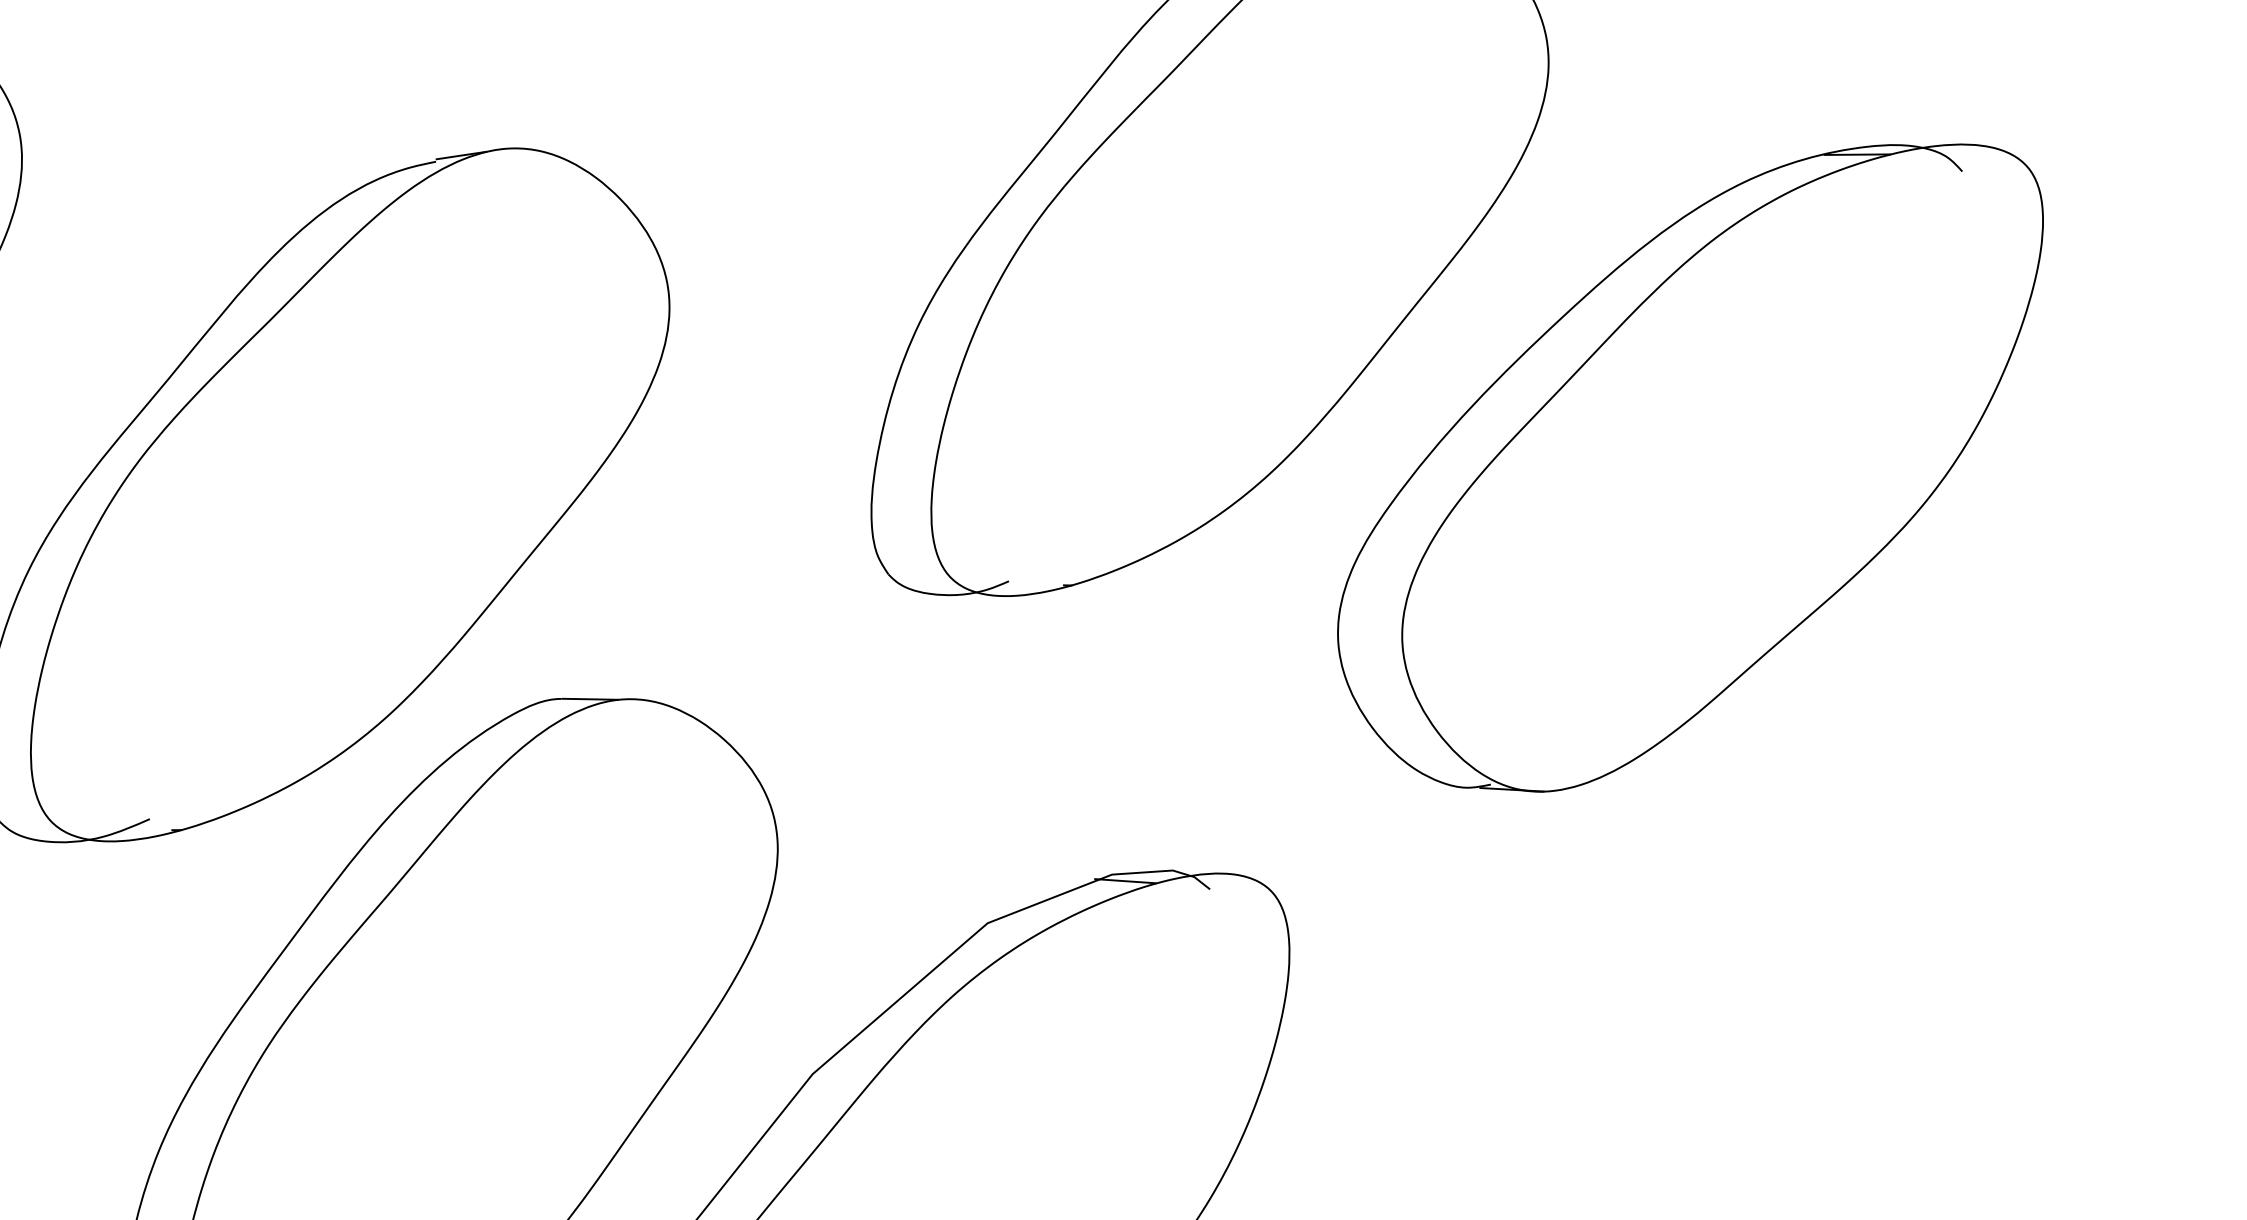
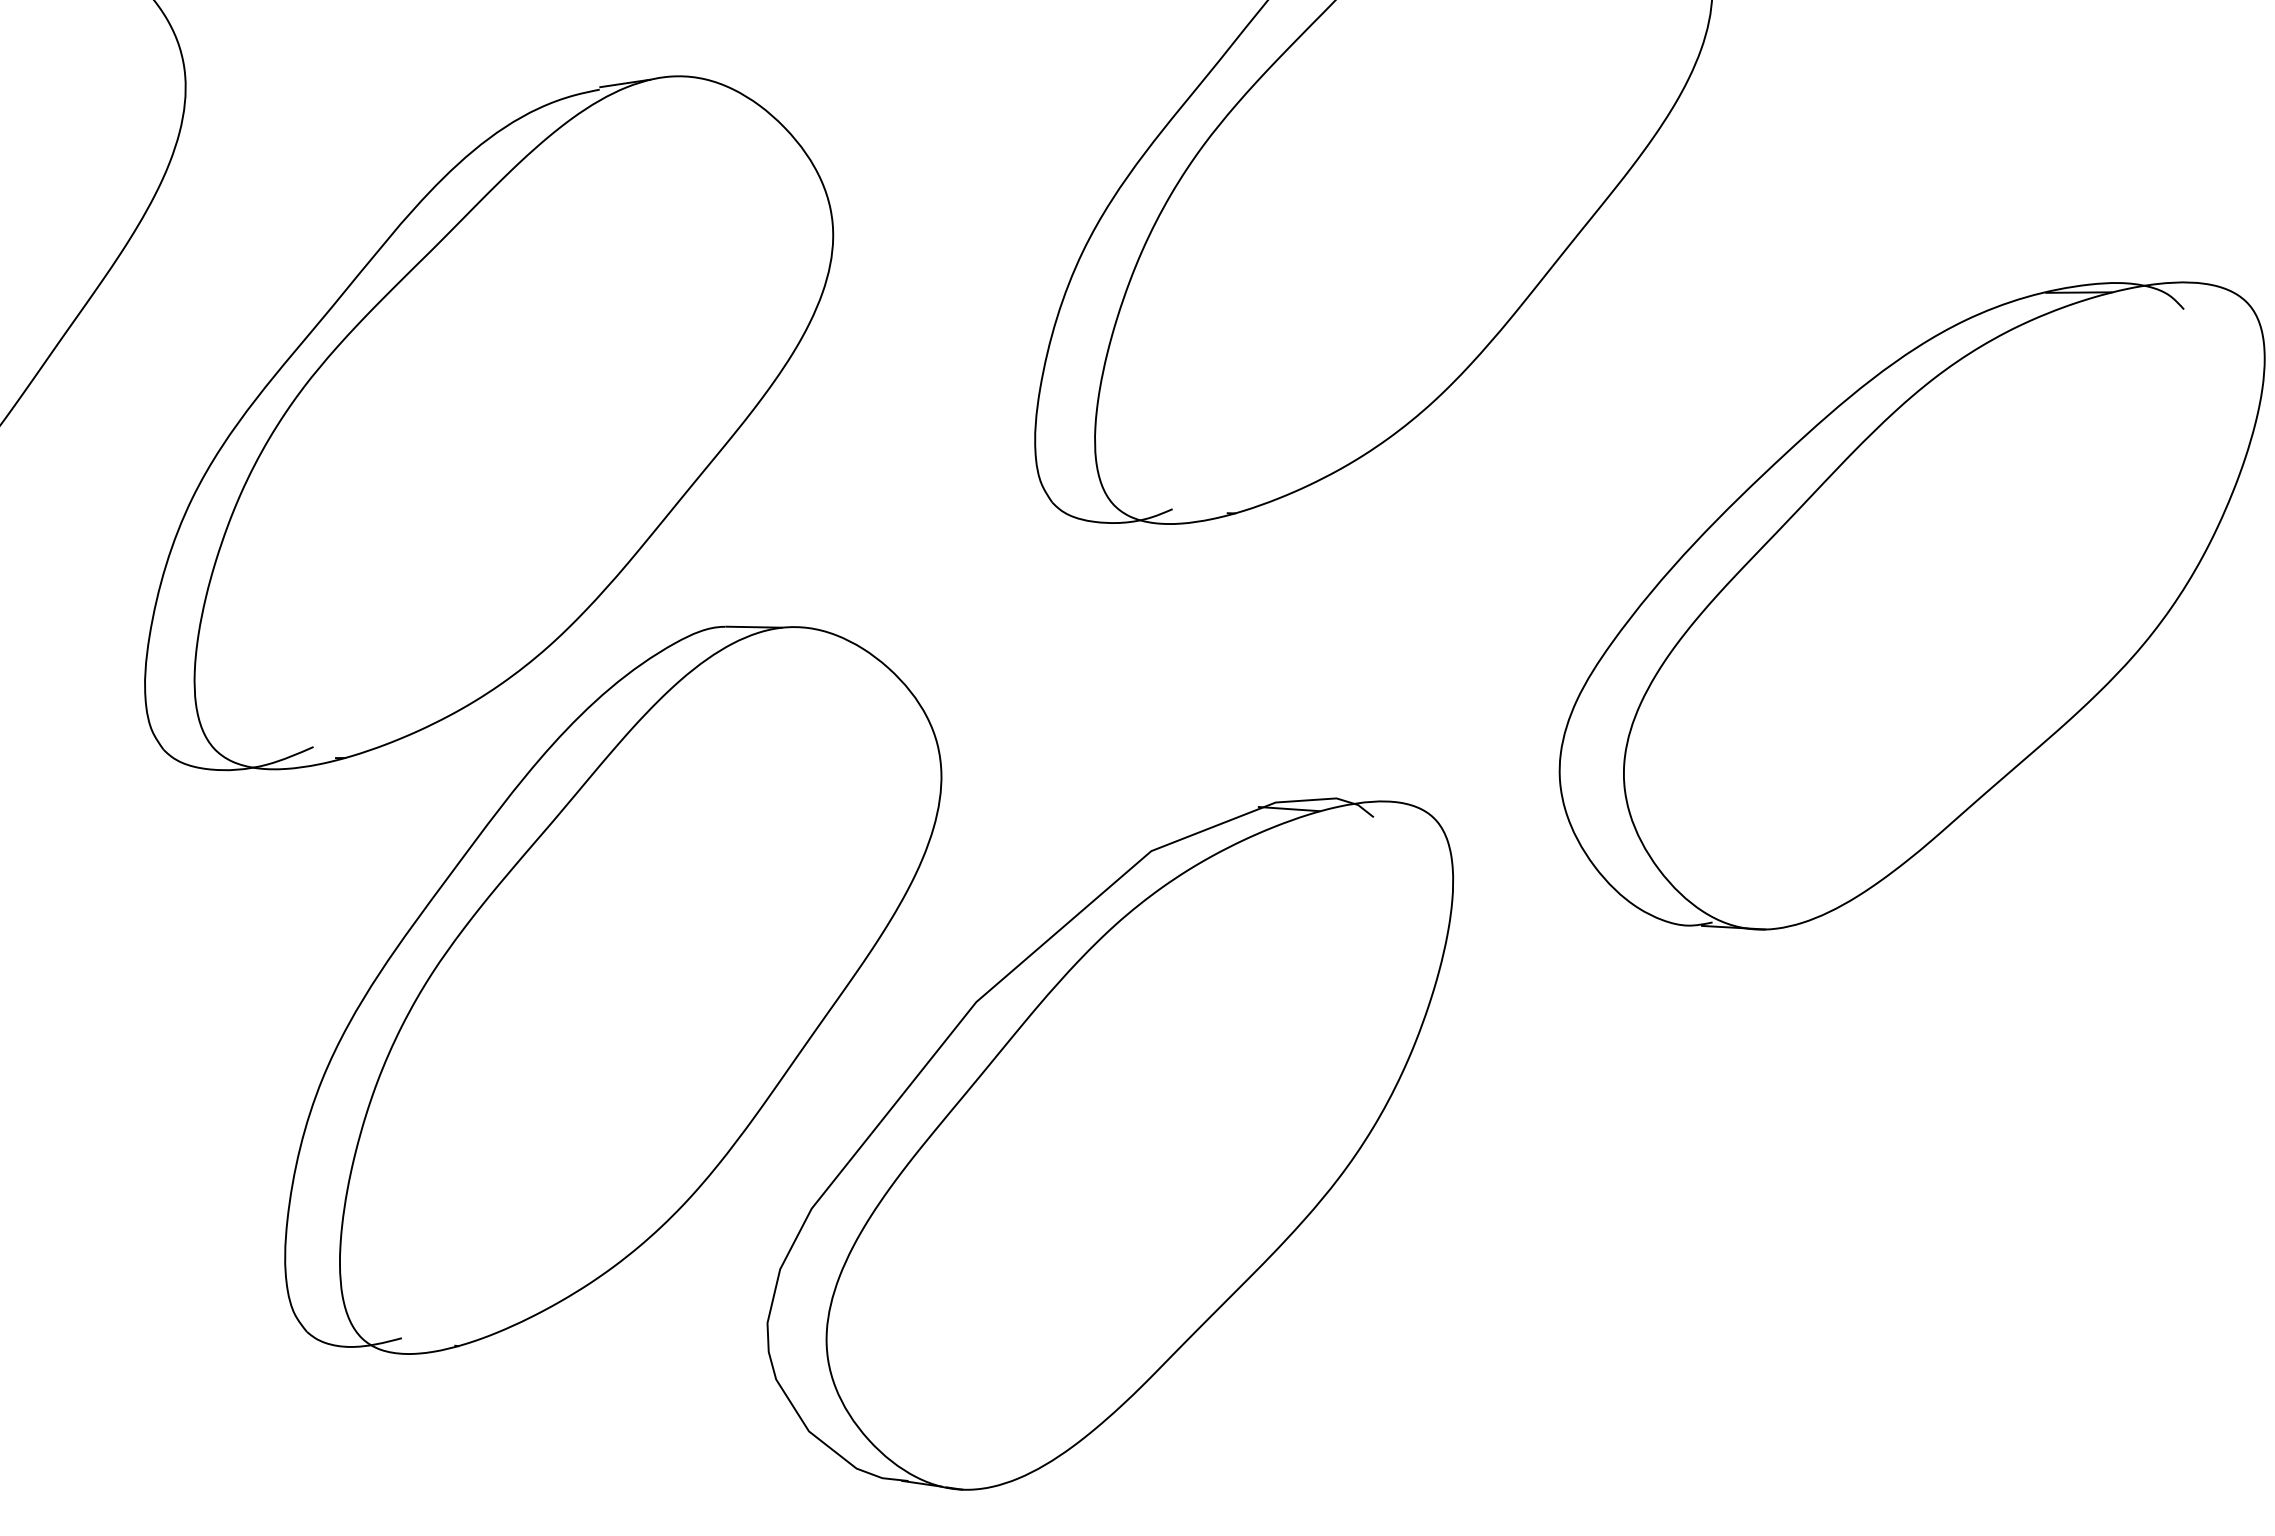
part: (1689, 467) -> (1911, 605), moved

